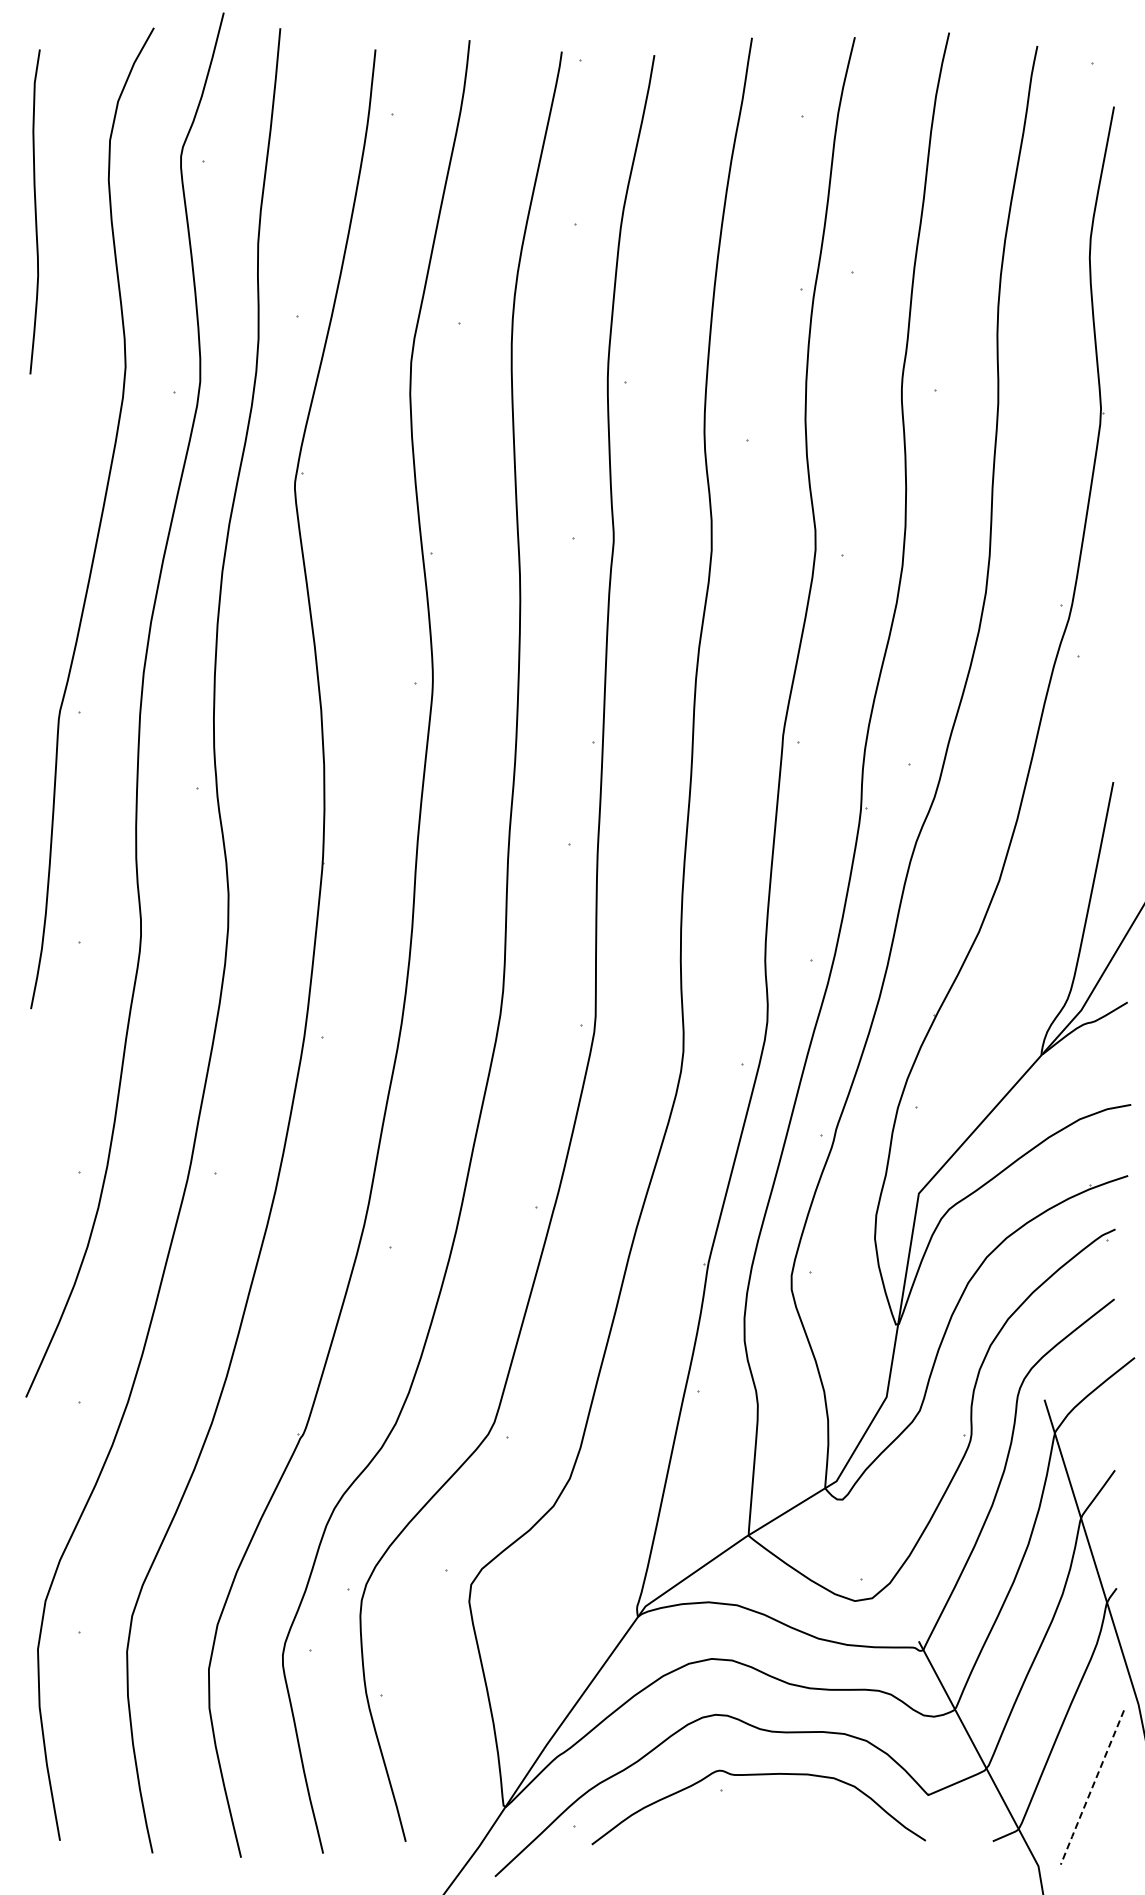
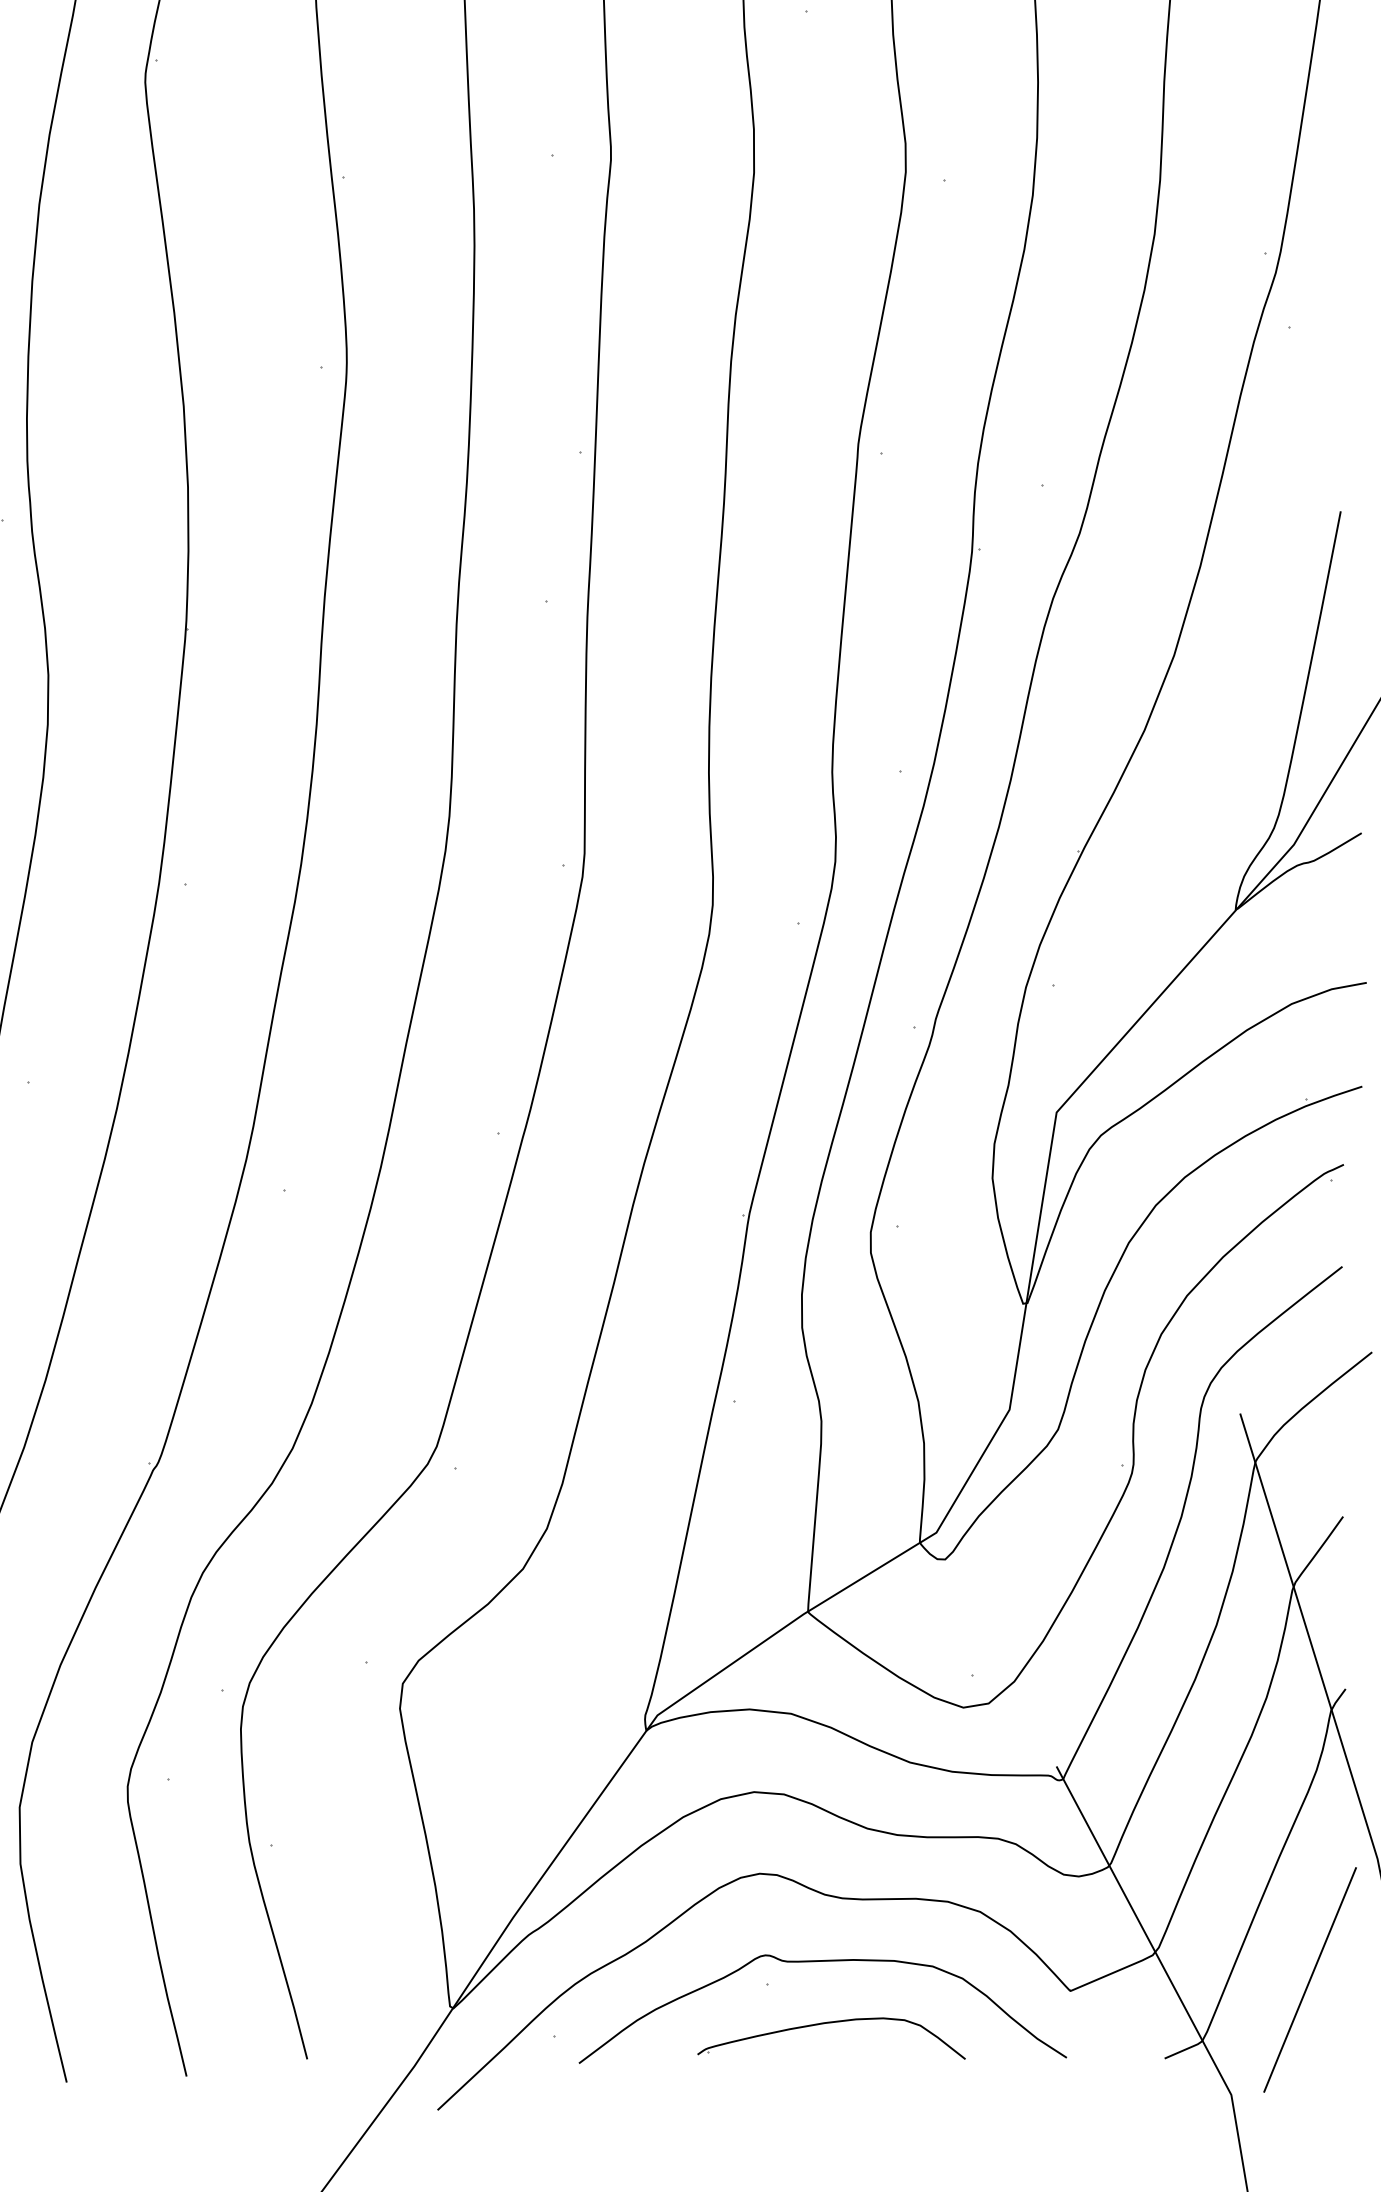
line: (1091, 1788) -> (1308, 1981), dashed -> solid
part: (764, 1817) -> (831, 2023), added

